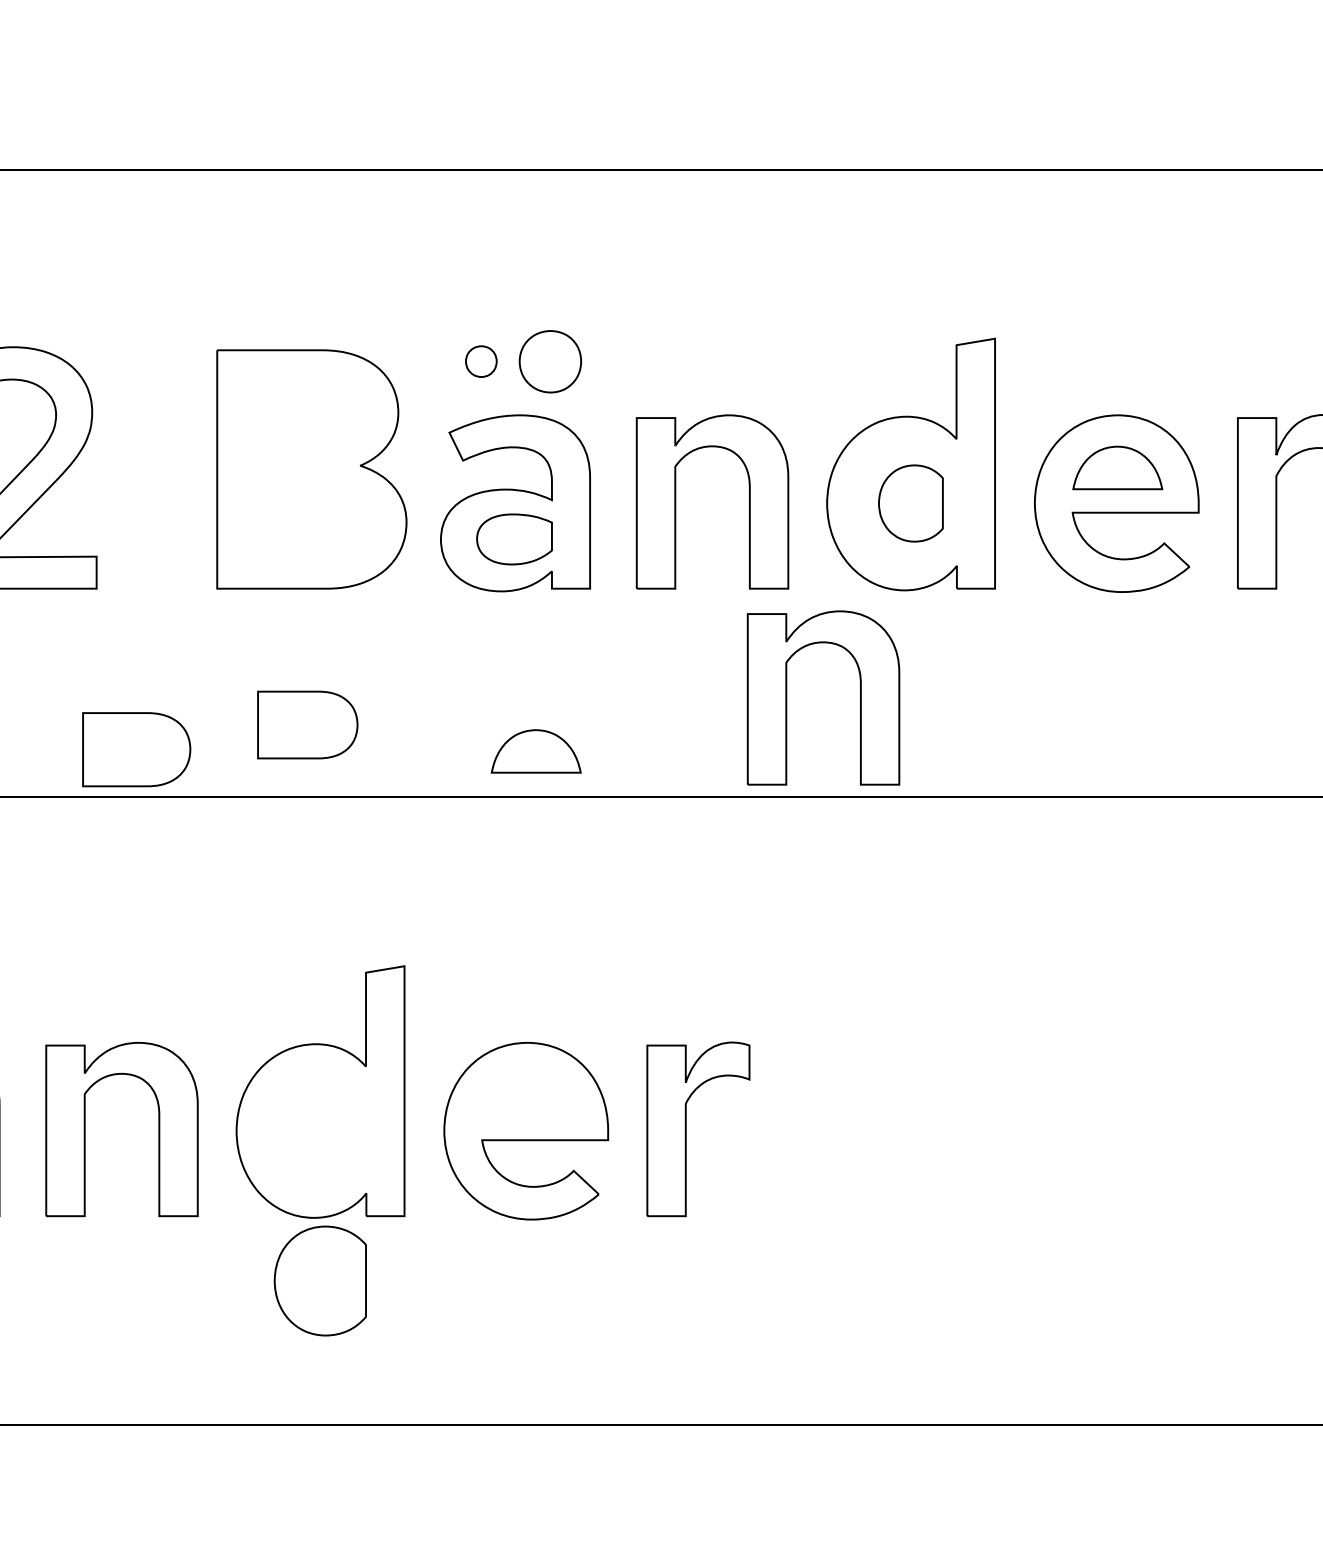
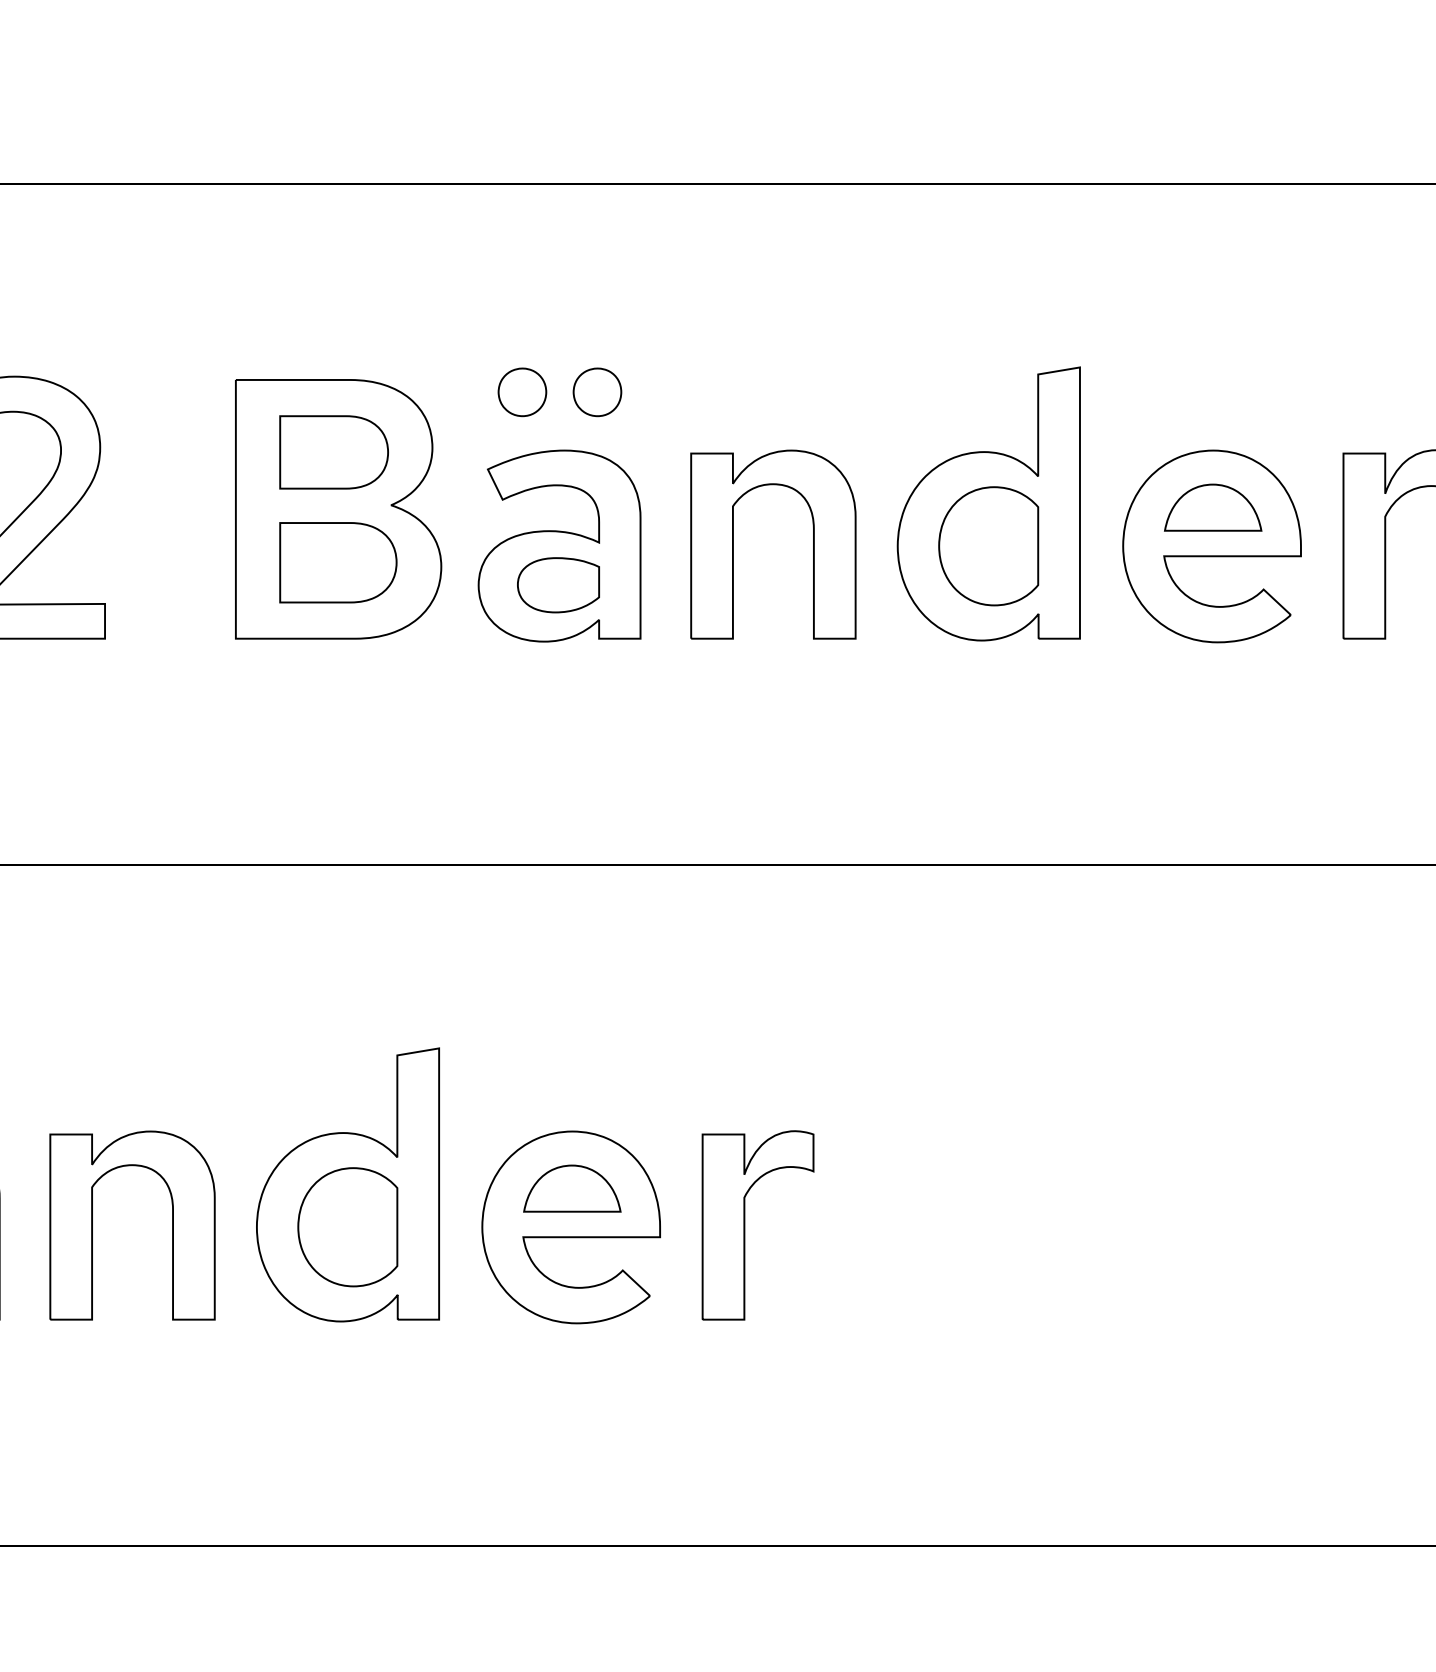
part: (481, 361) -> (522, 392), size x1.43
part: (550, 361) -> (597, 392), size x0.71
part: (910, 503) -> (988, 546), size x1.43
part: (787, 697) -> (854, 756), removed
part: (307, 724) -> (333, 451), moved
part: (136, 749) -> (338, 562), moved
part: (535, 751) -> (571, 1188), moved
part: (319, 1280) -> (346, 1226), moved

